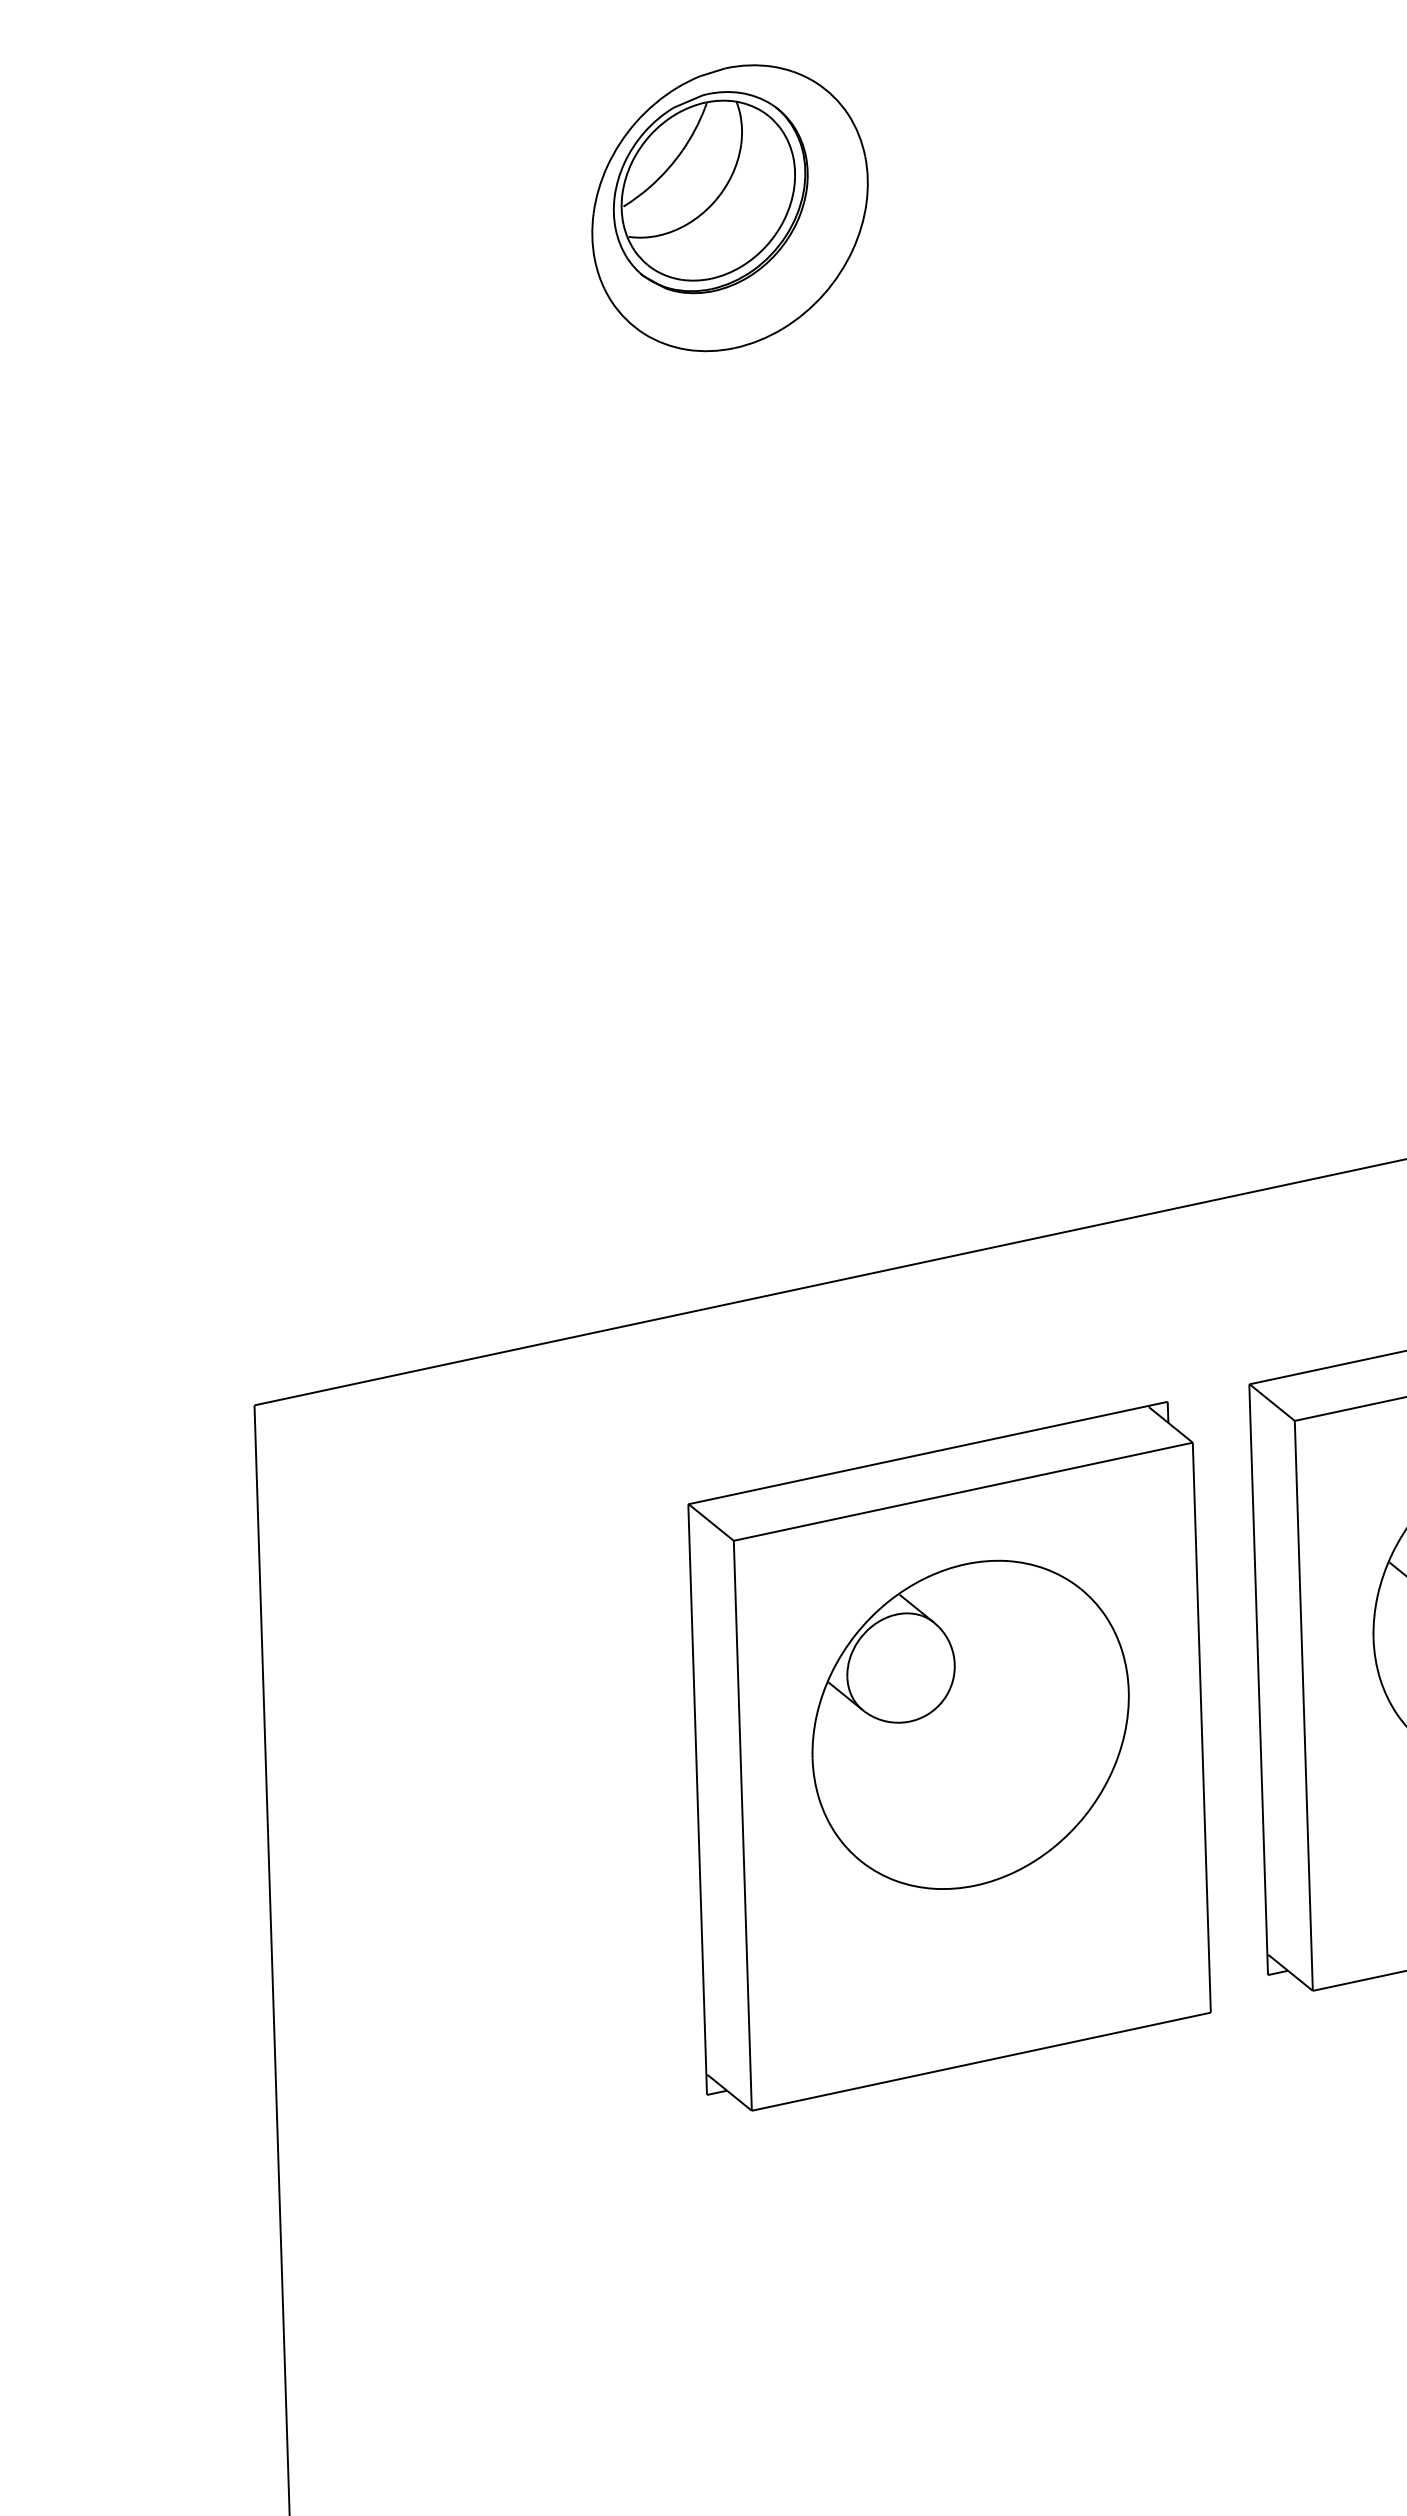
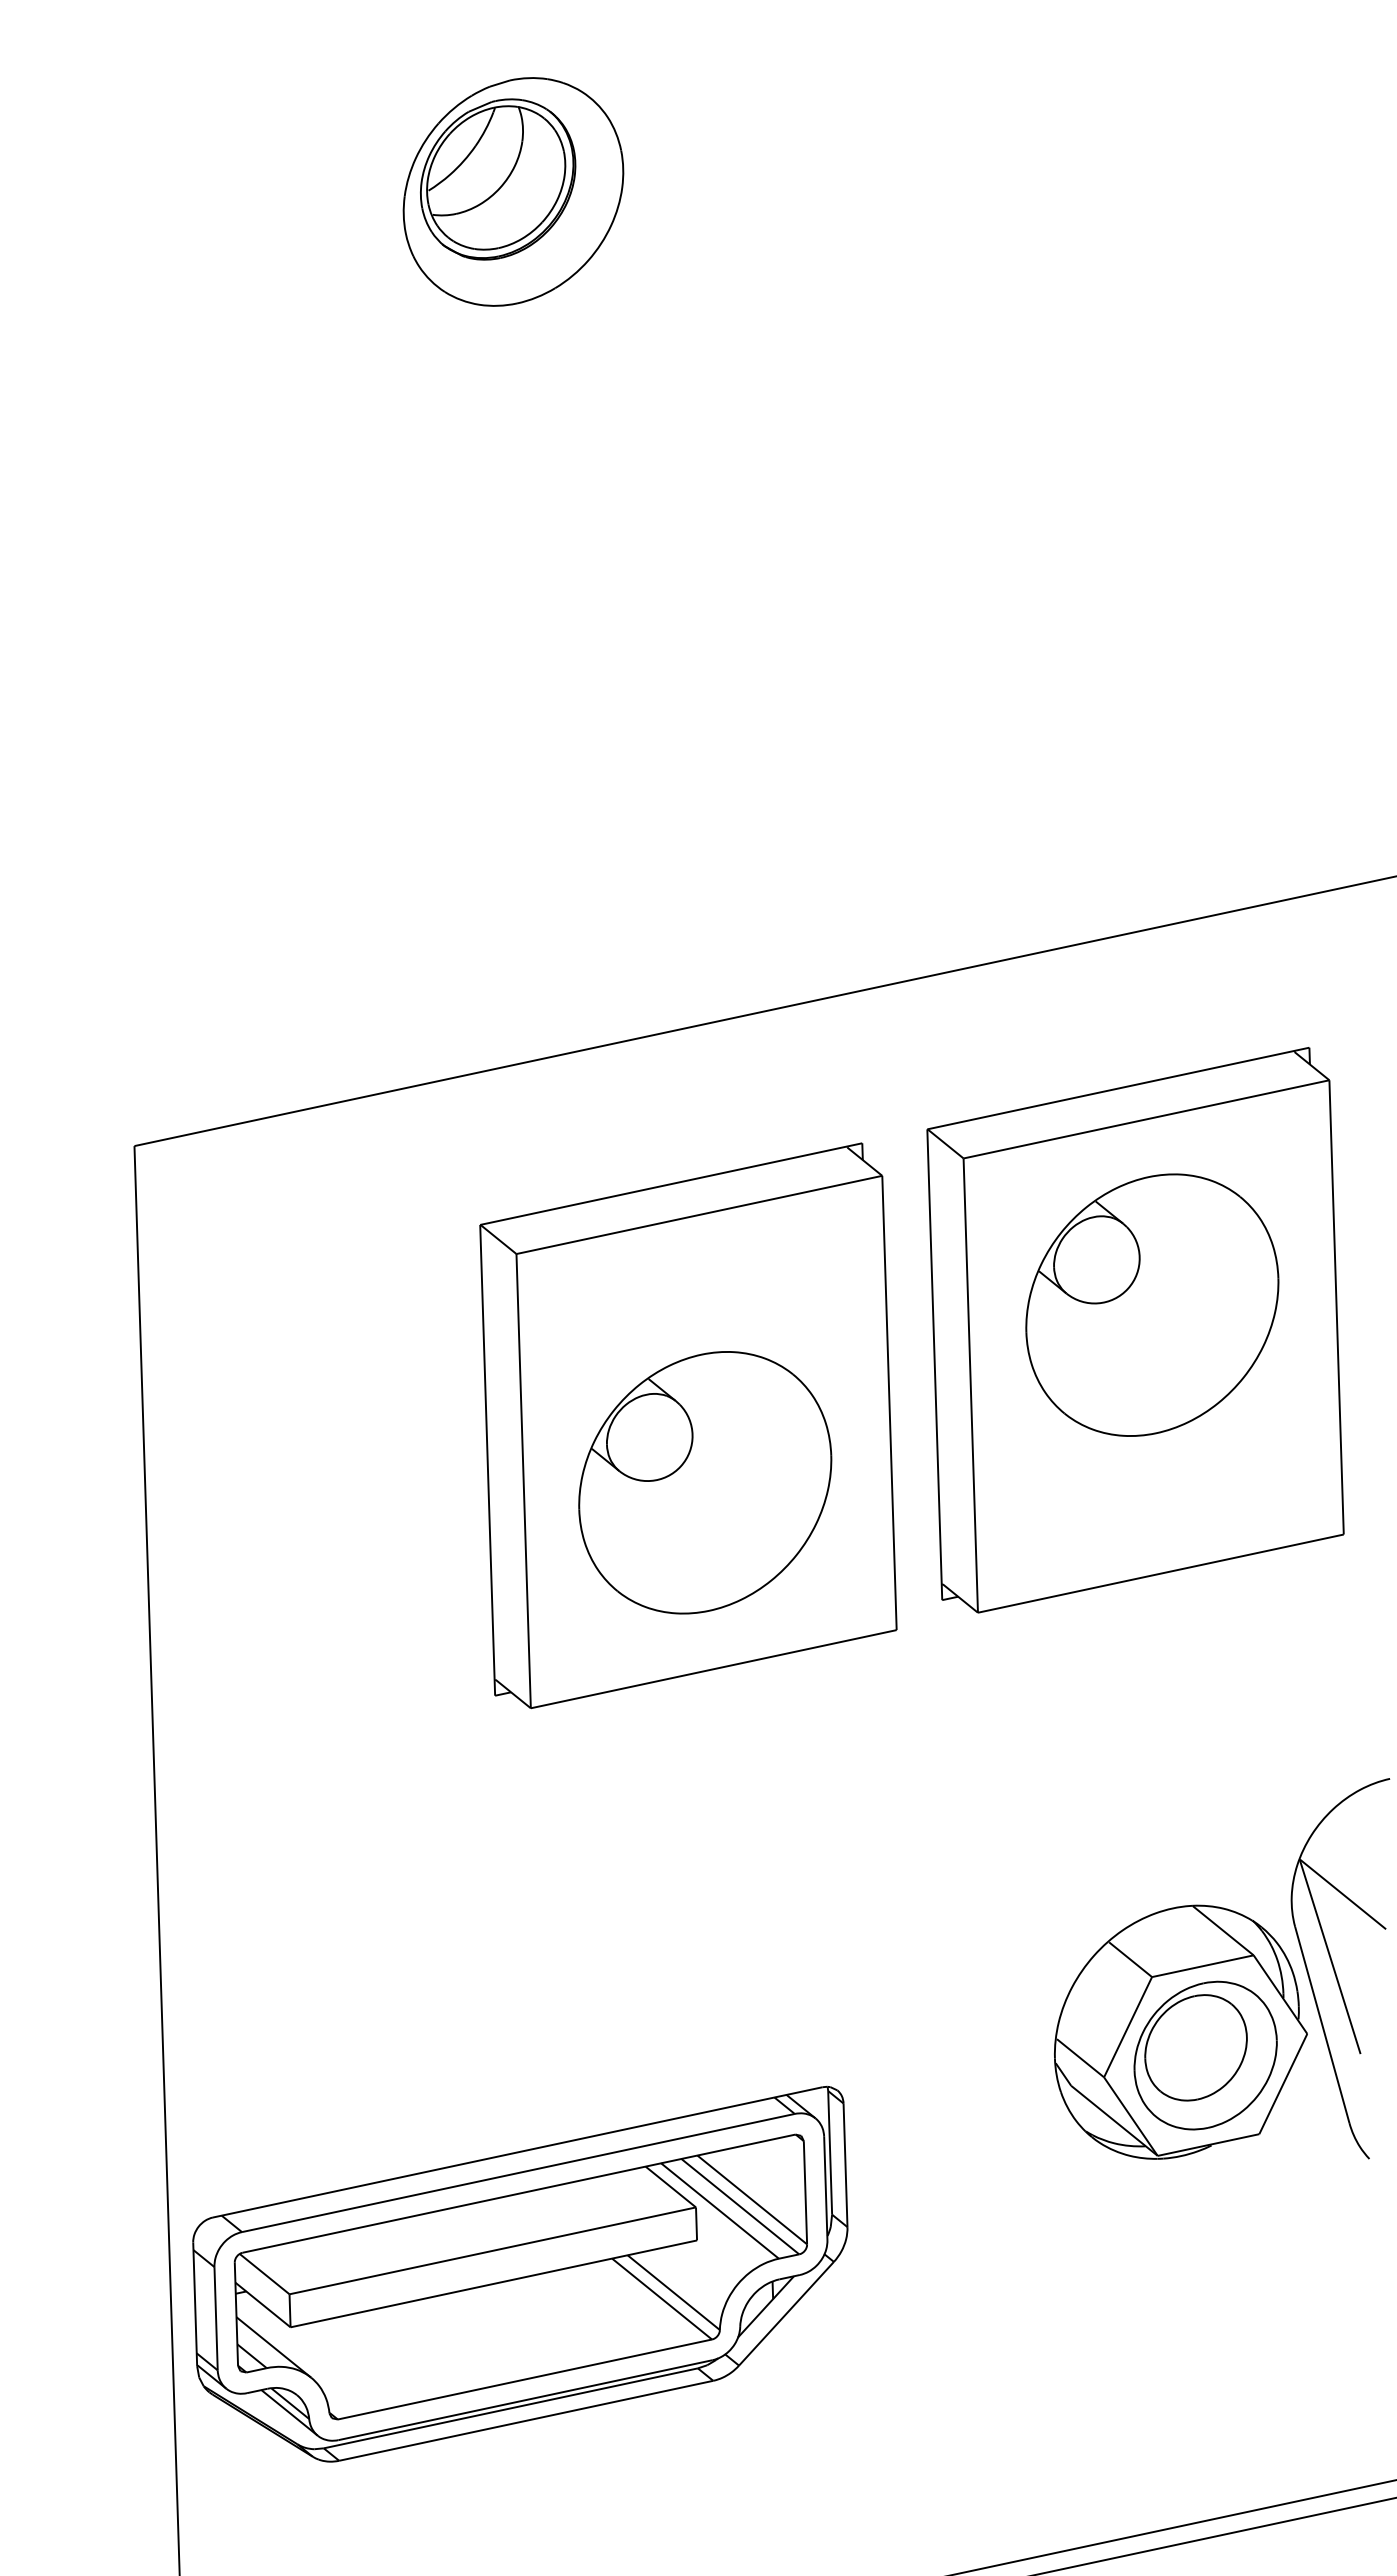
part: (970, 1724) -> (705, 1482), moved

